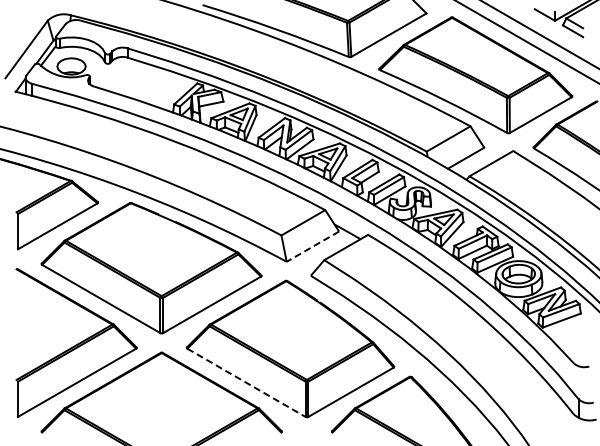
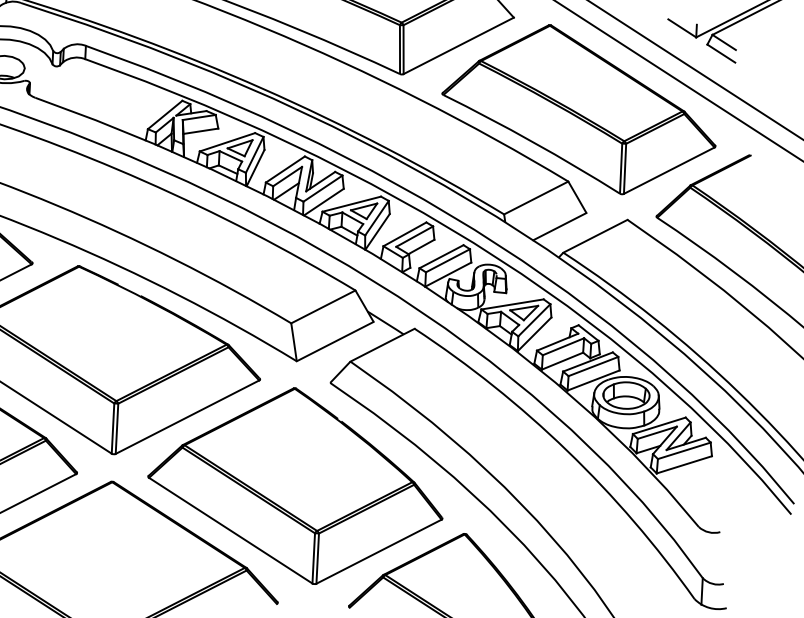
line: (312, 246) -> (334, 341), dashed -> solid
line: (246, 383) -> (230, 531), dashed -> solid

